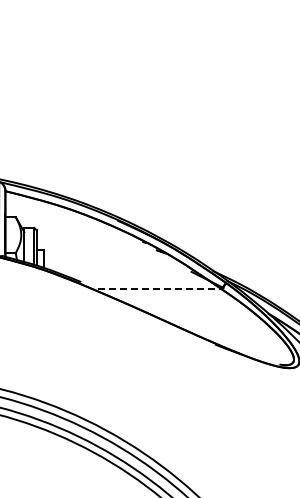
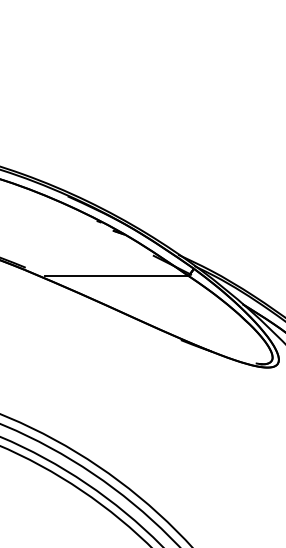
line: (159, 289) -> (116, 276), dashed -> solid

